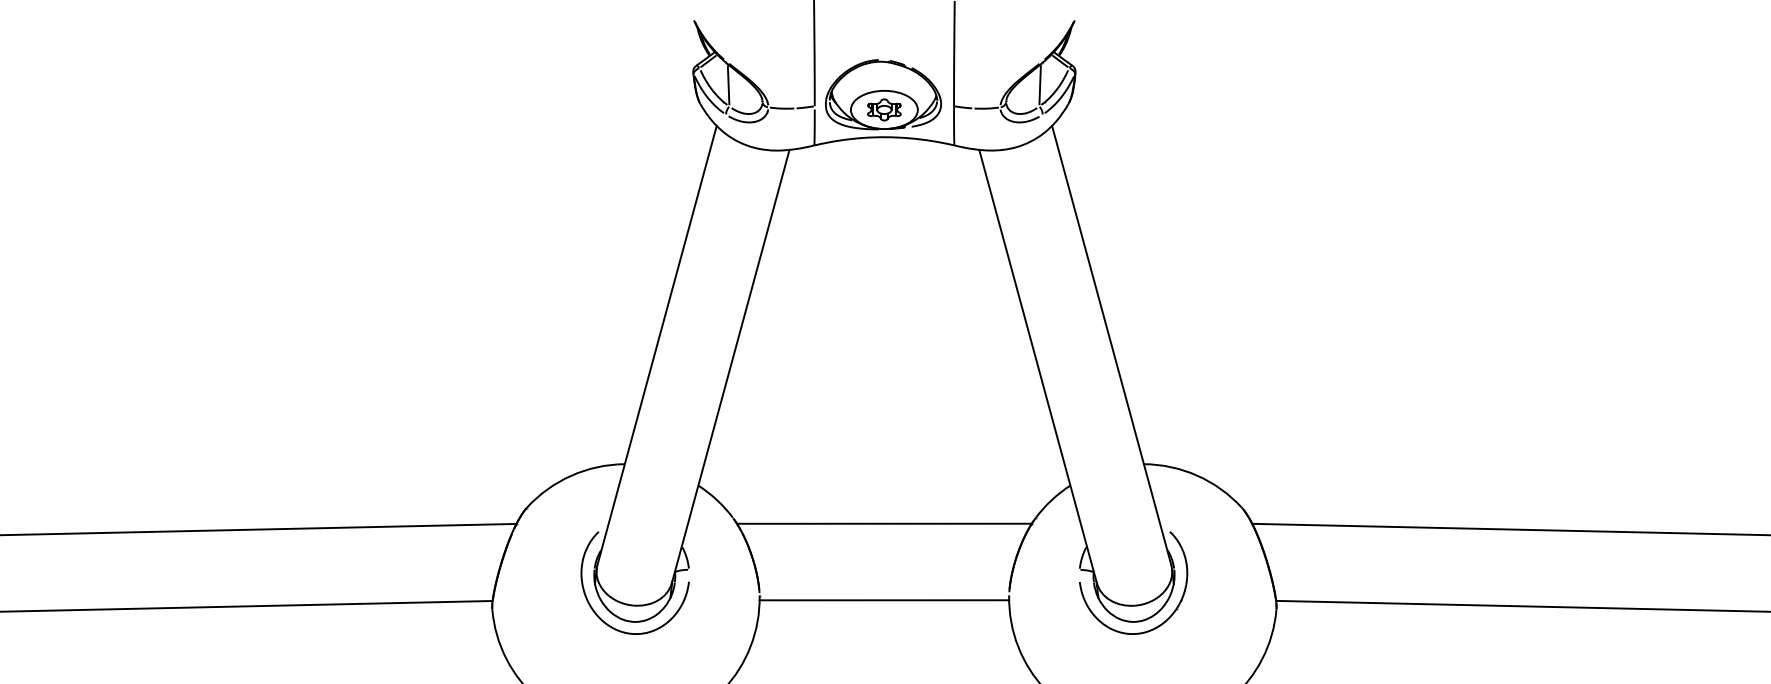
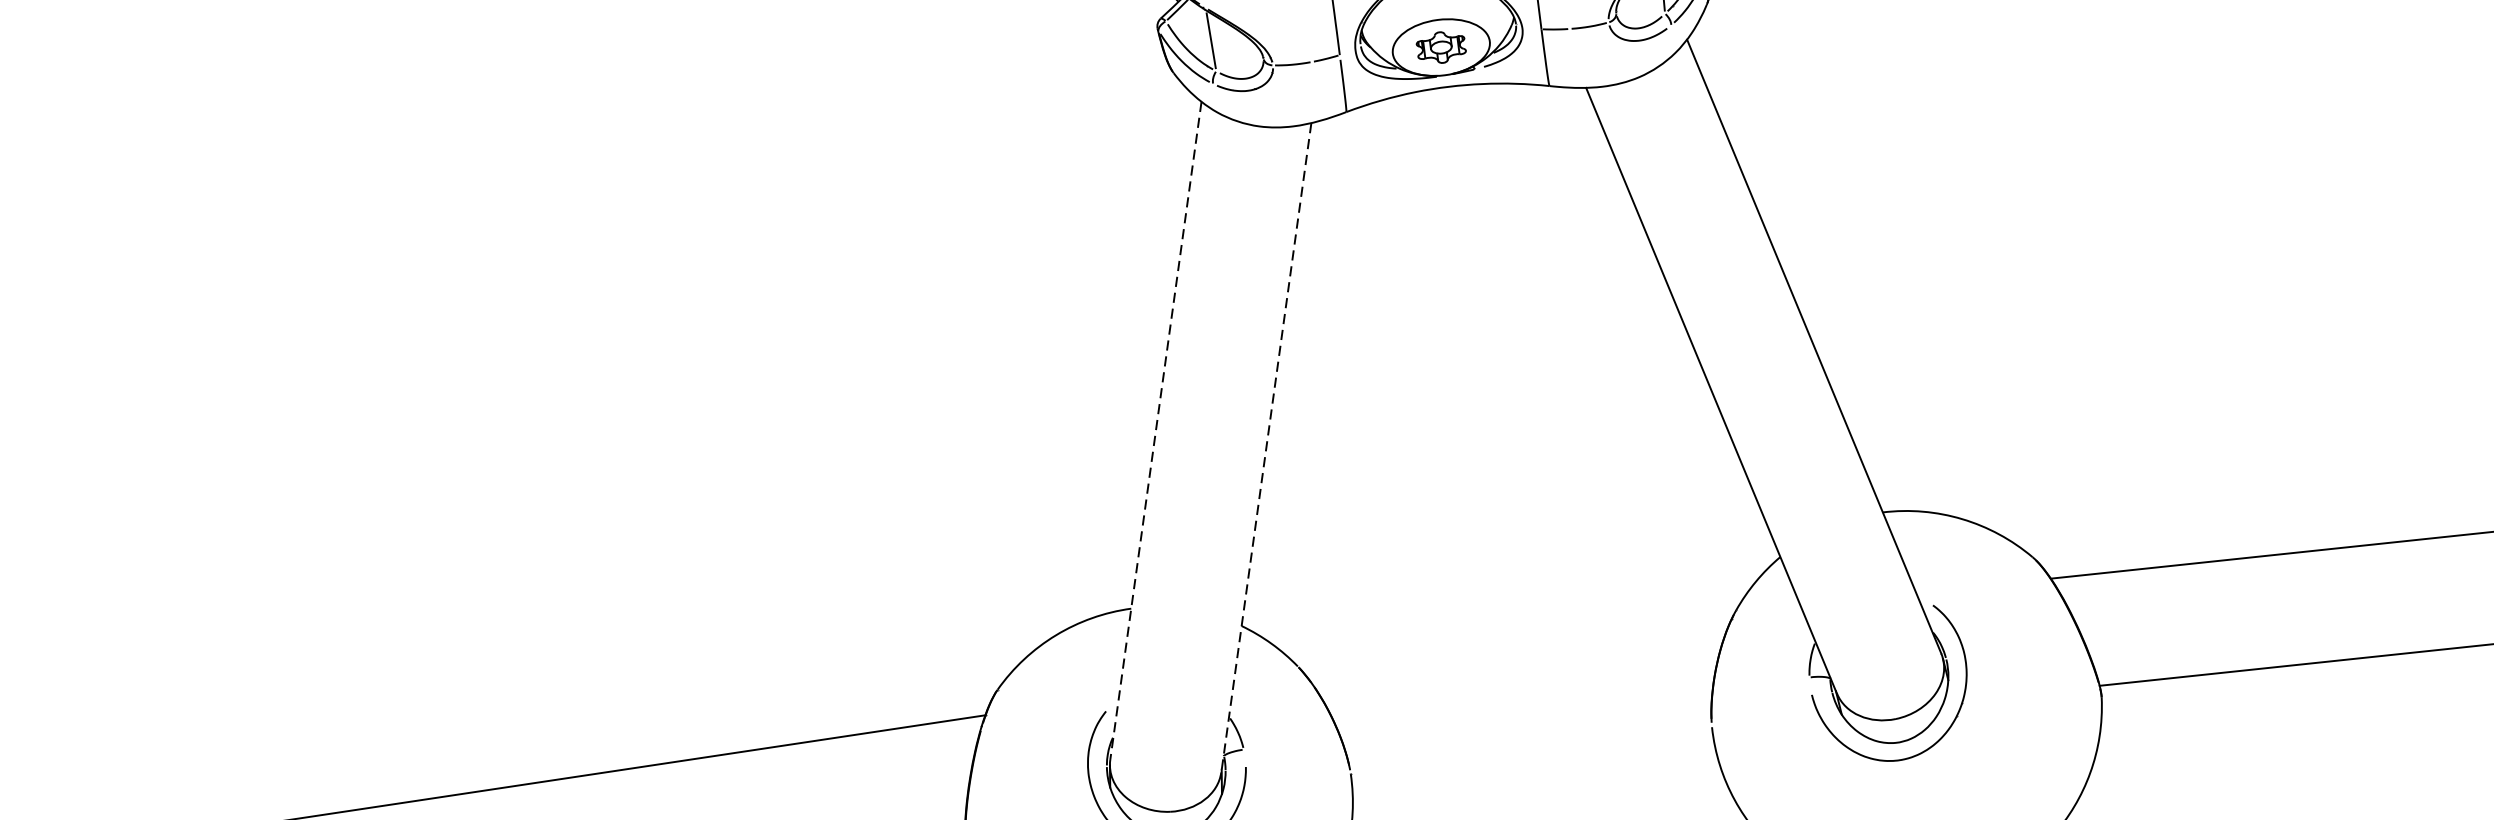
line: (657, 345) -> (1156, 430), solid -> dashed
line: (730, 366) -> (1266, 447), solid -> dashed
line: (884, 523) -> (1518, 646), removed
line: (884, 600) -> (1532, 757), removed

